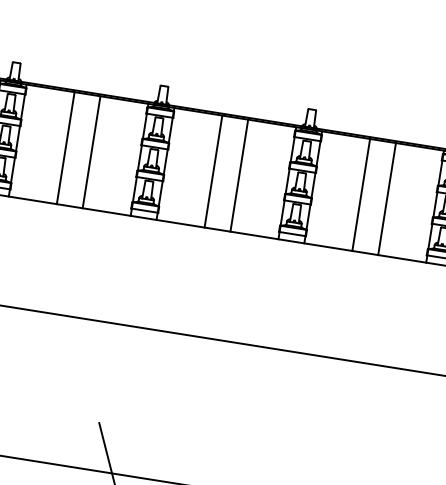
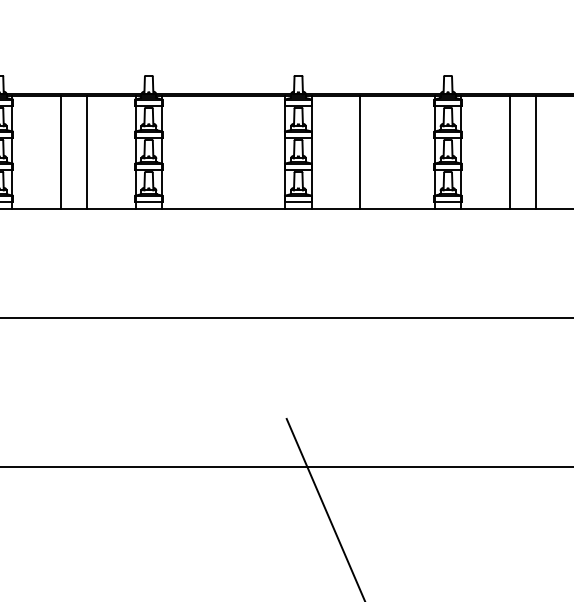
line: (65, 148) -> (210, 152), removed
line: (91, 152) -> (236, 152), removed
line: (239, 175) -> (386, 152), removed

